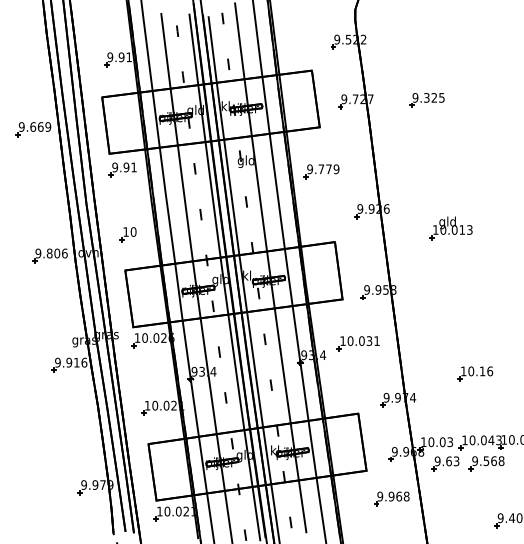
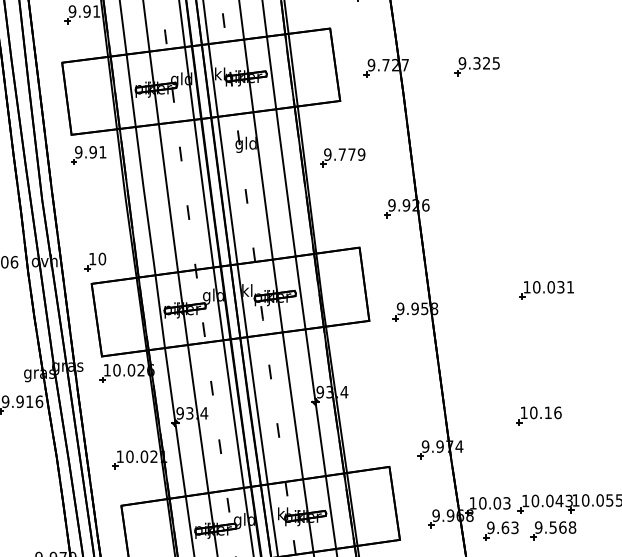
part: (450, 228) -> (507, 230), removed
part: (127, 234) -> (94, 262), moved
part: (357, 343) -> (545, 290), moved

